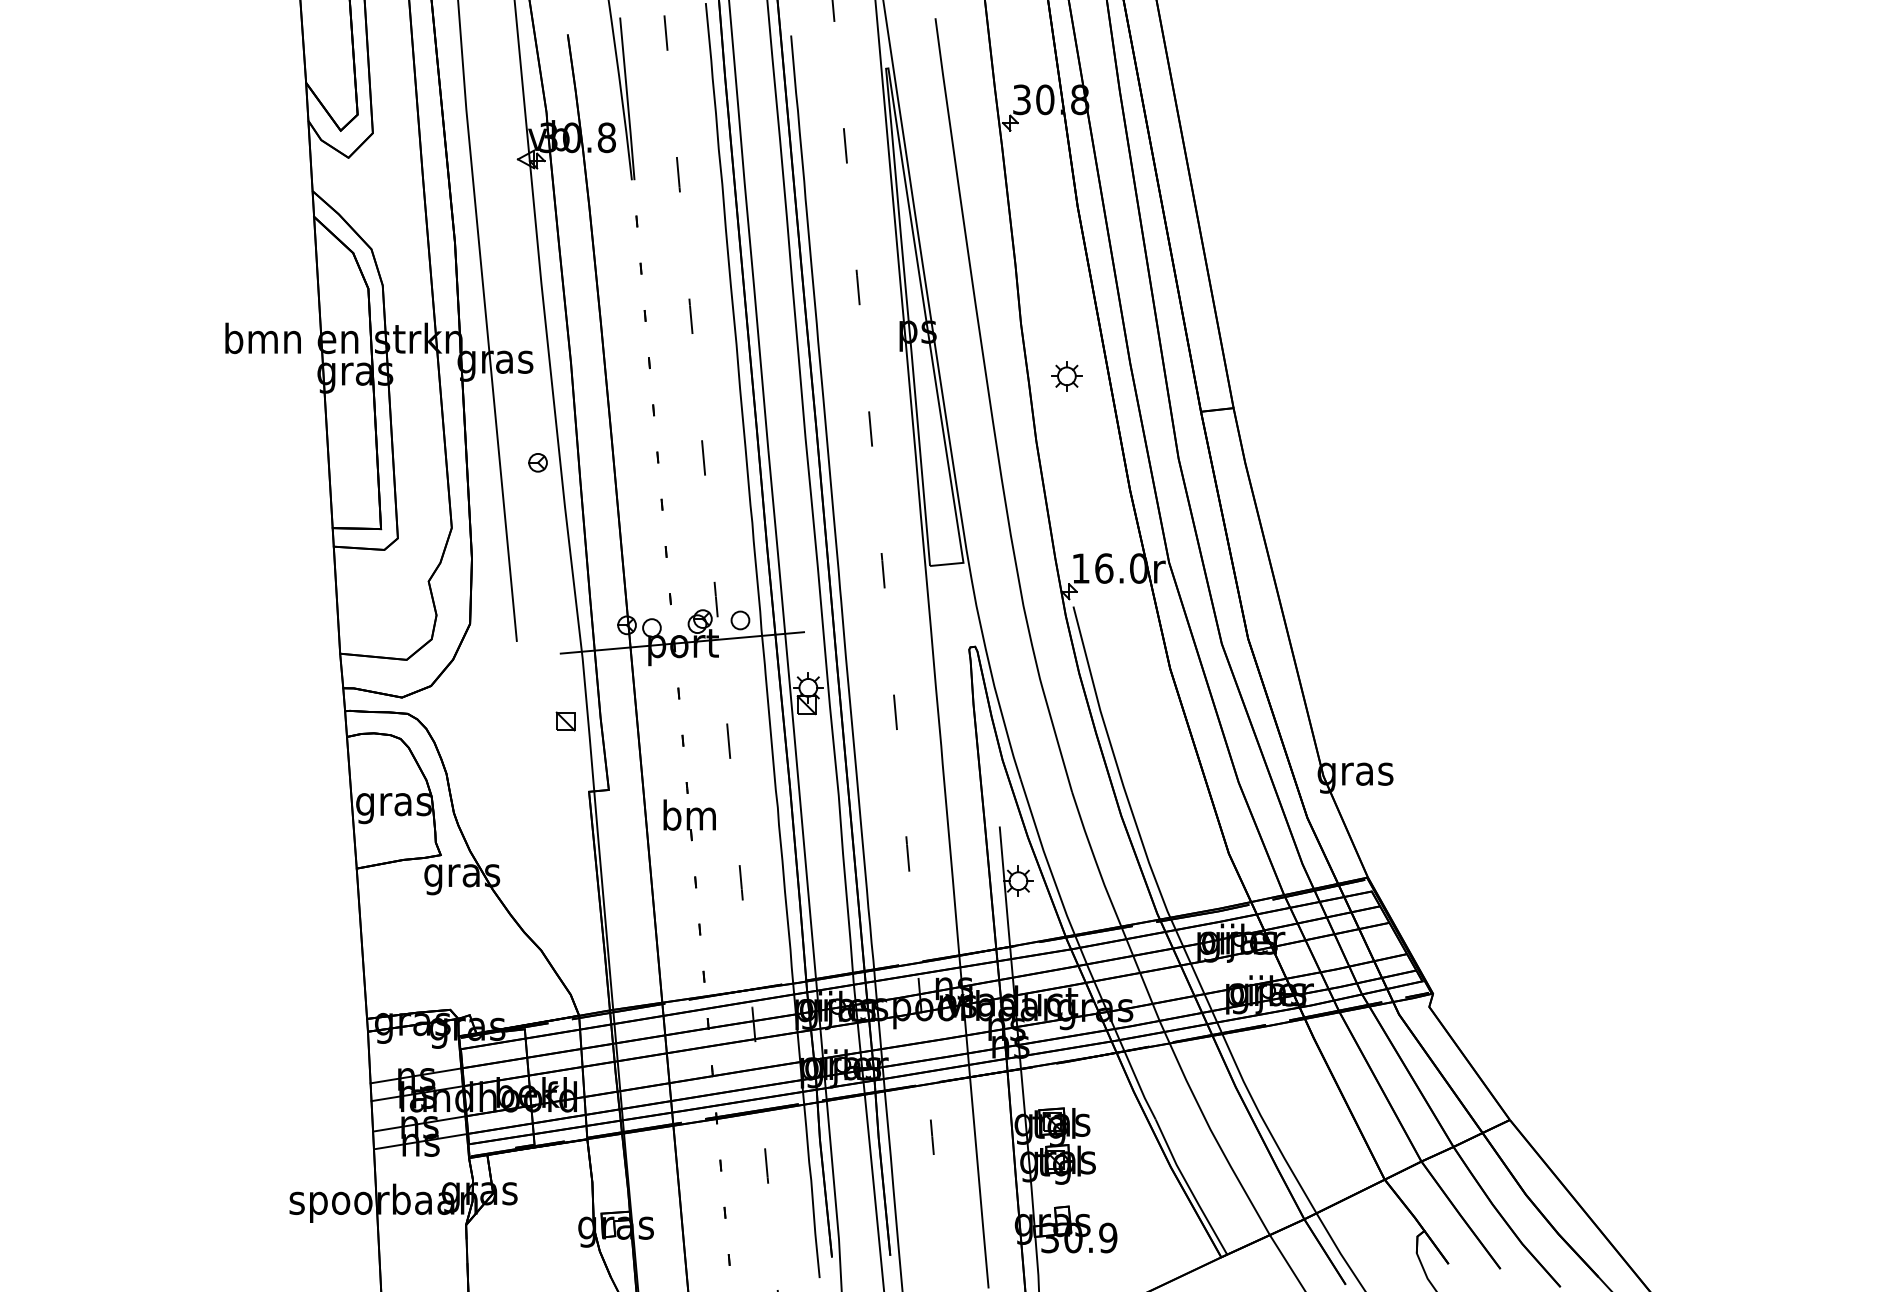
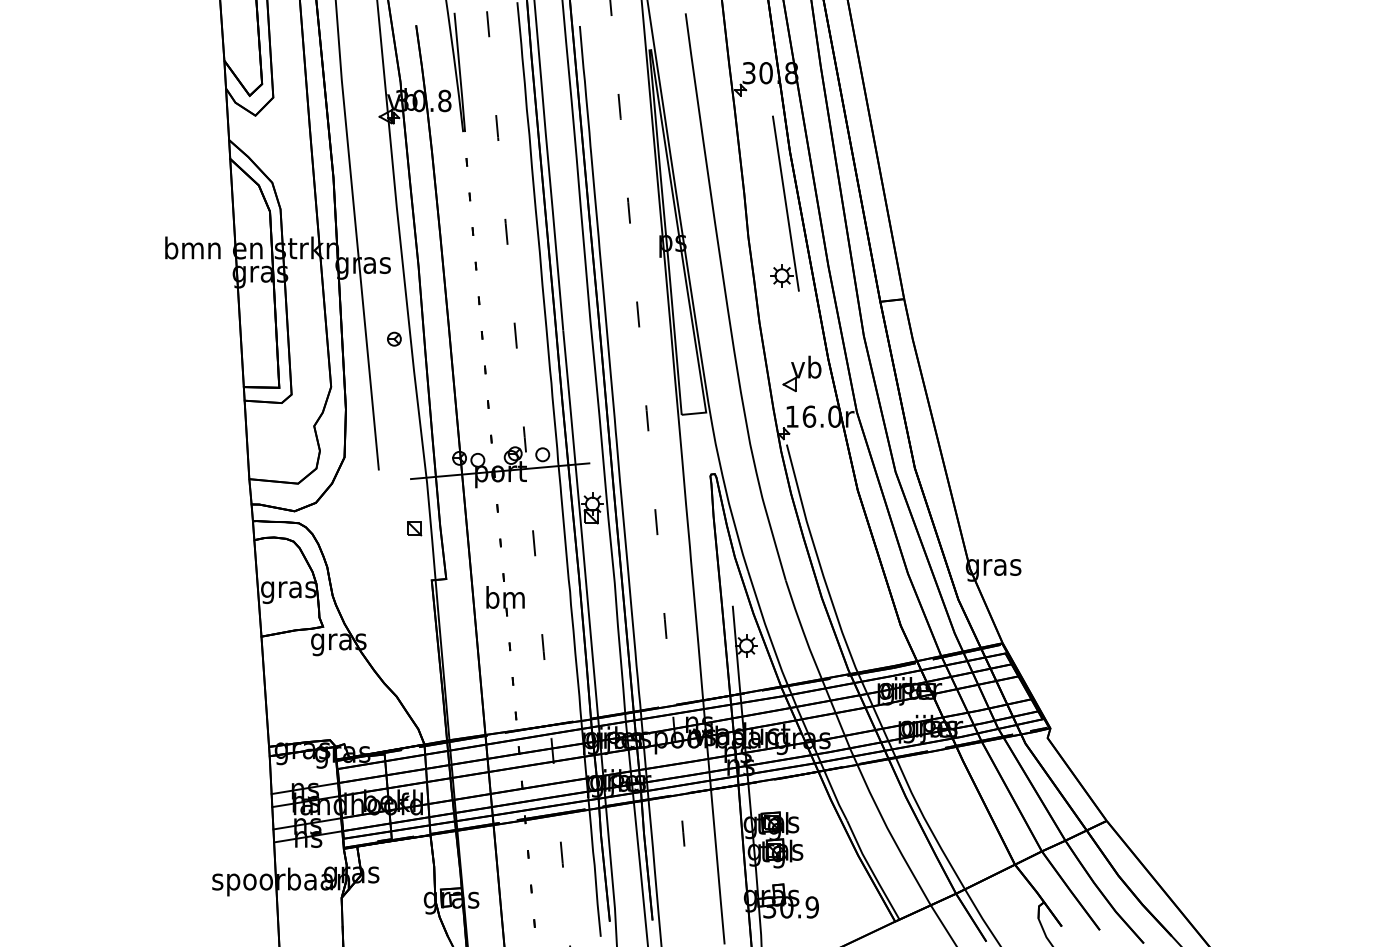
line: (1071, 277) -> (785, 203), added
part: (1094, 509) -> (802, 373), added

